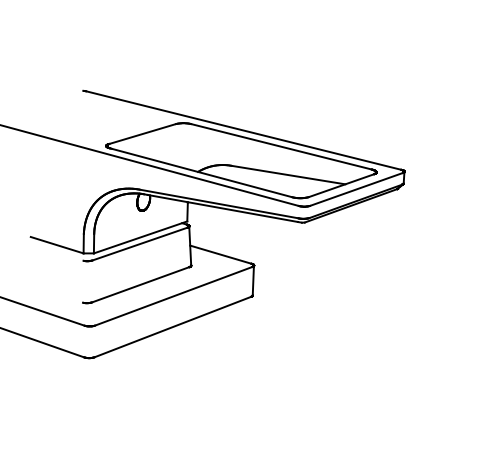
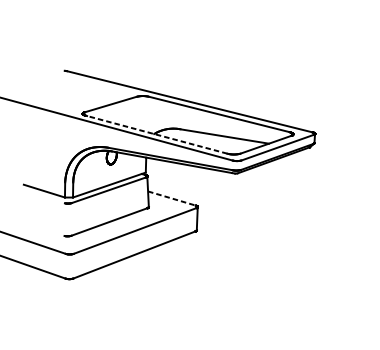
line: (201, 172) -> (156, 134), solid -> dashed
line: (220, 254) -> (171, 198), solid -> dashed

